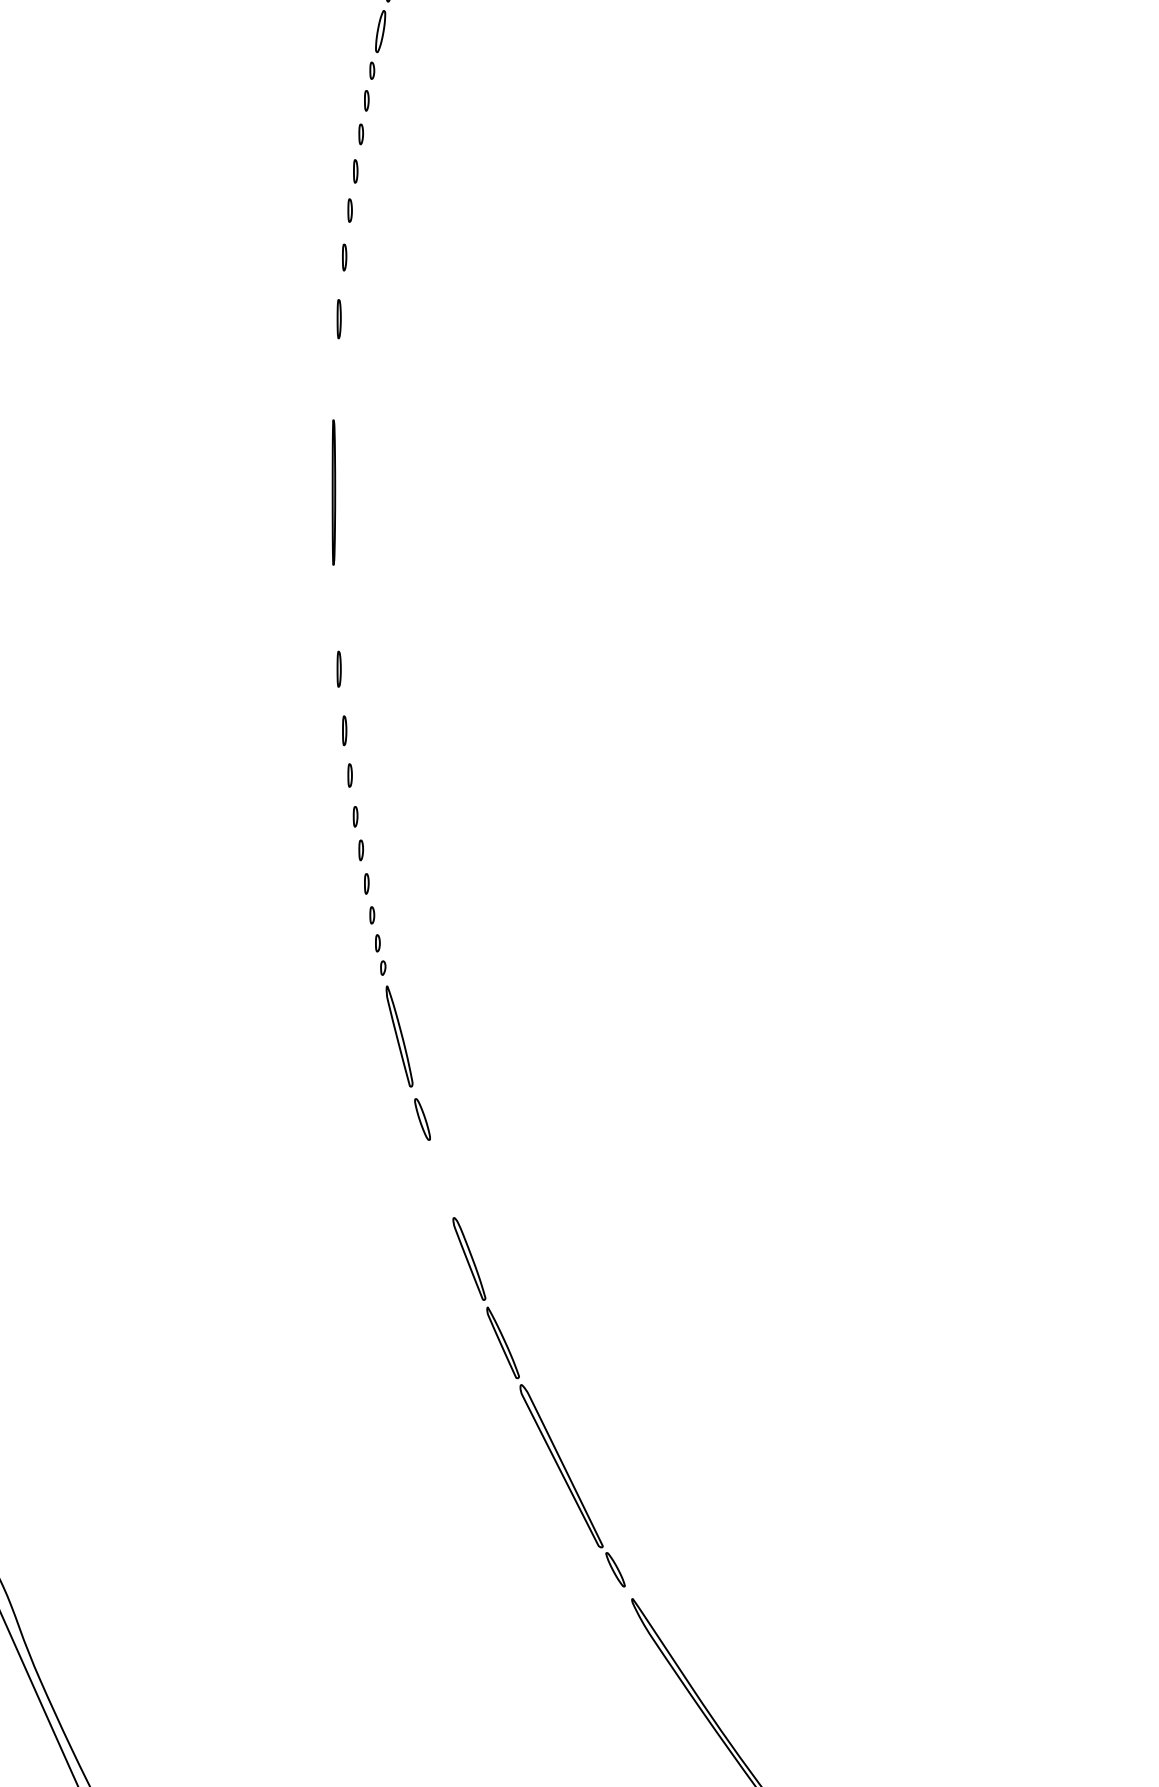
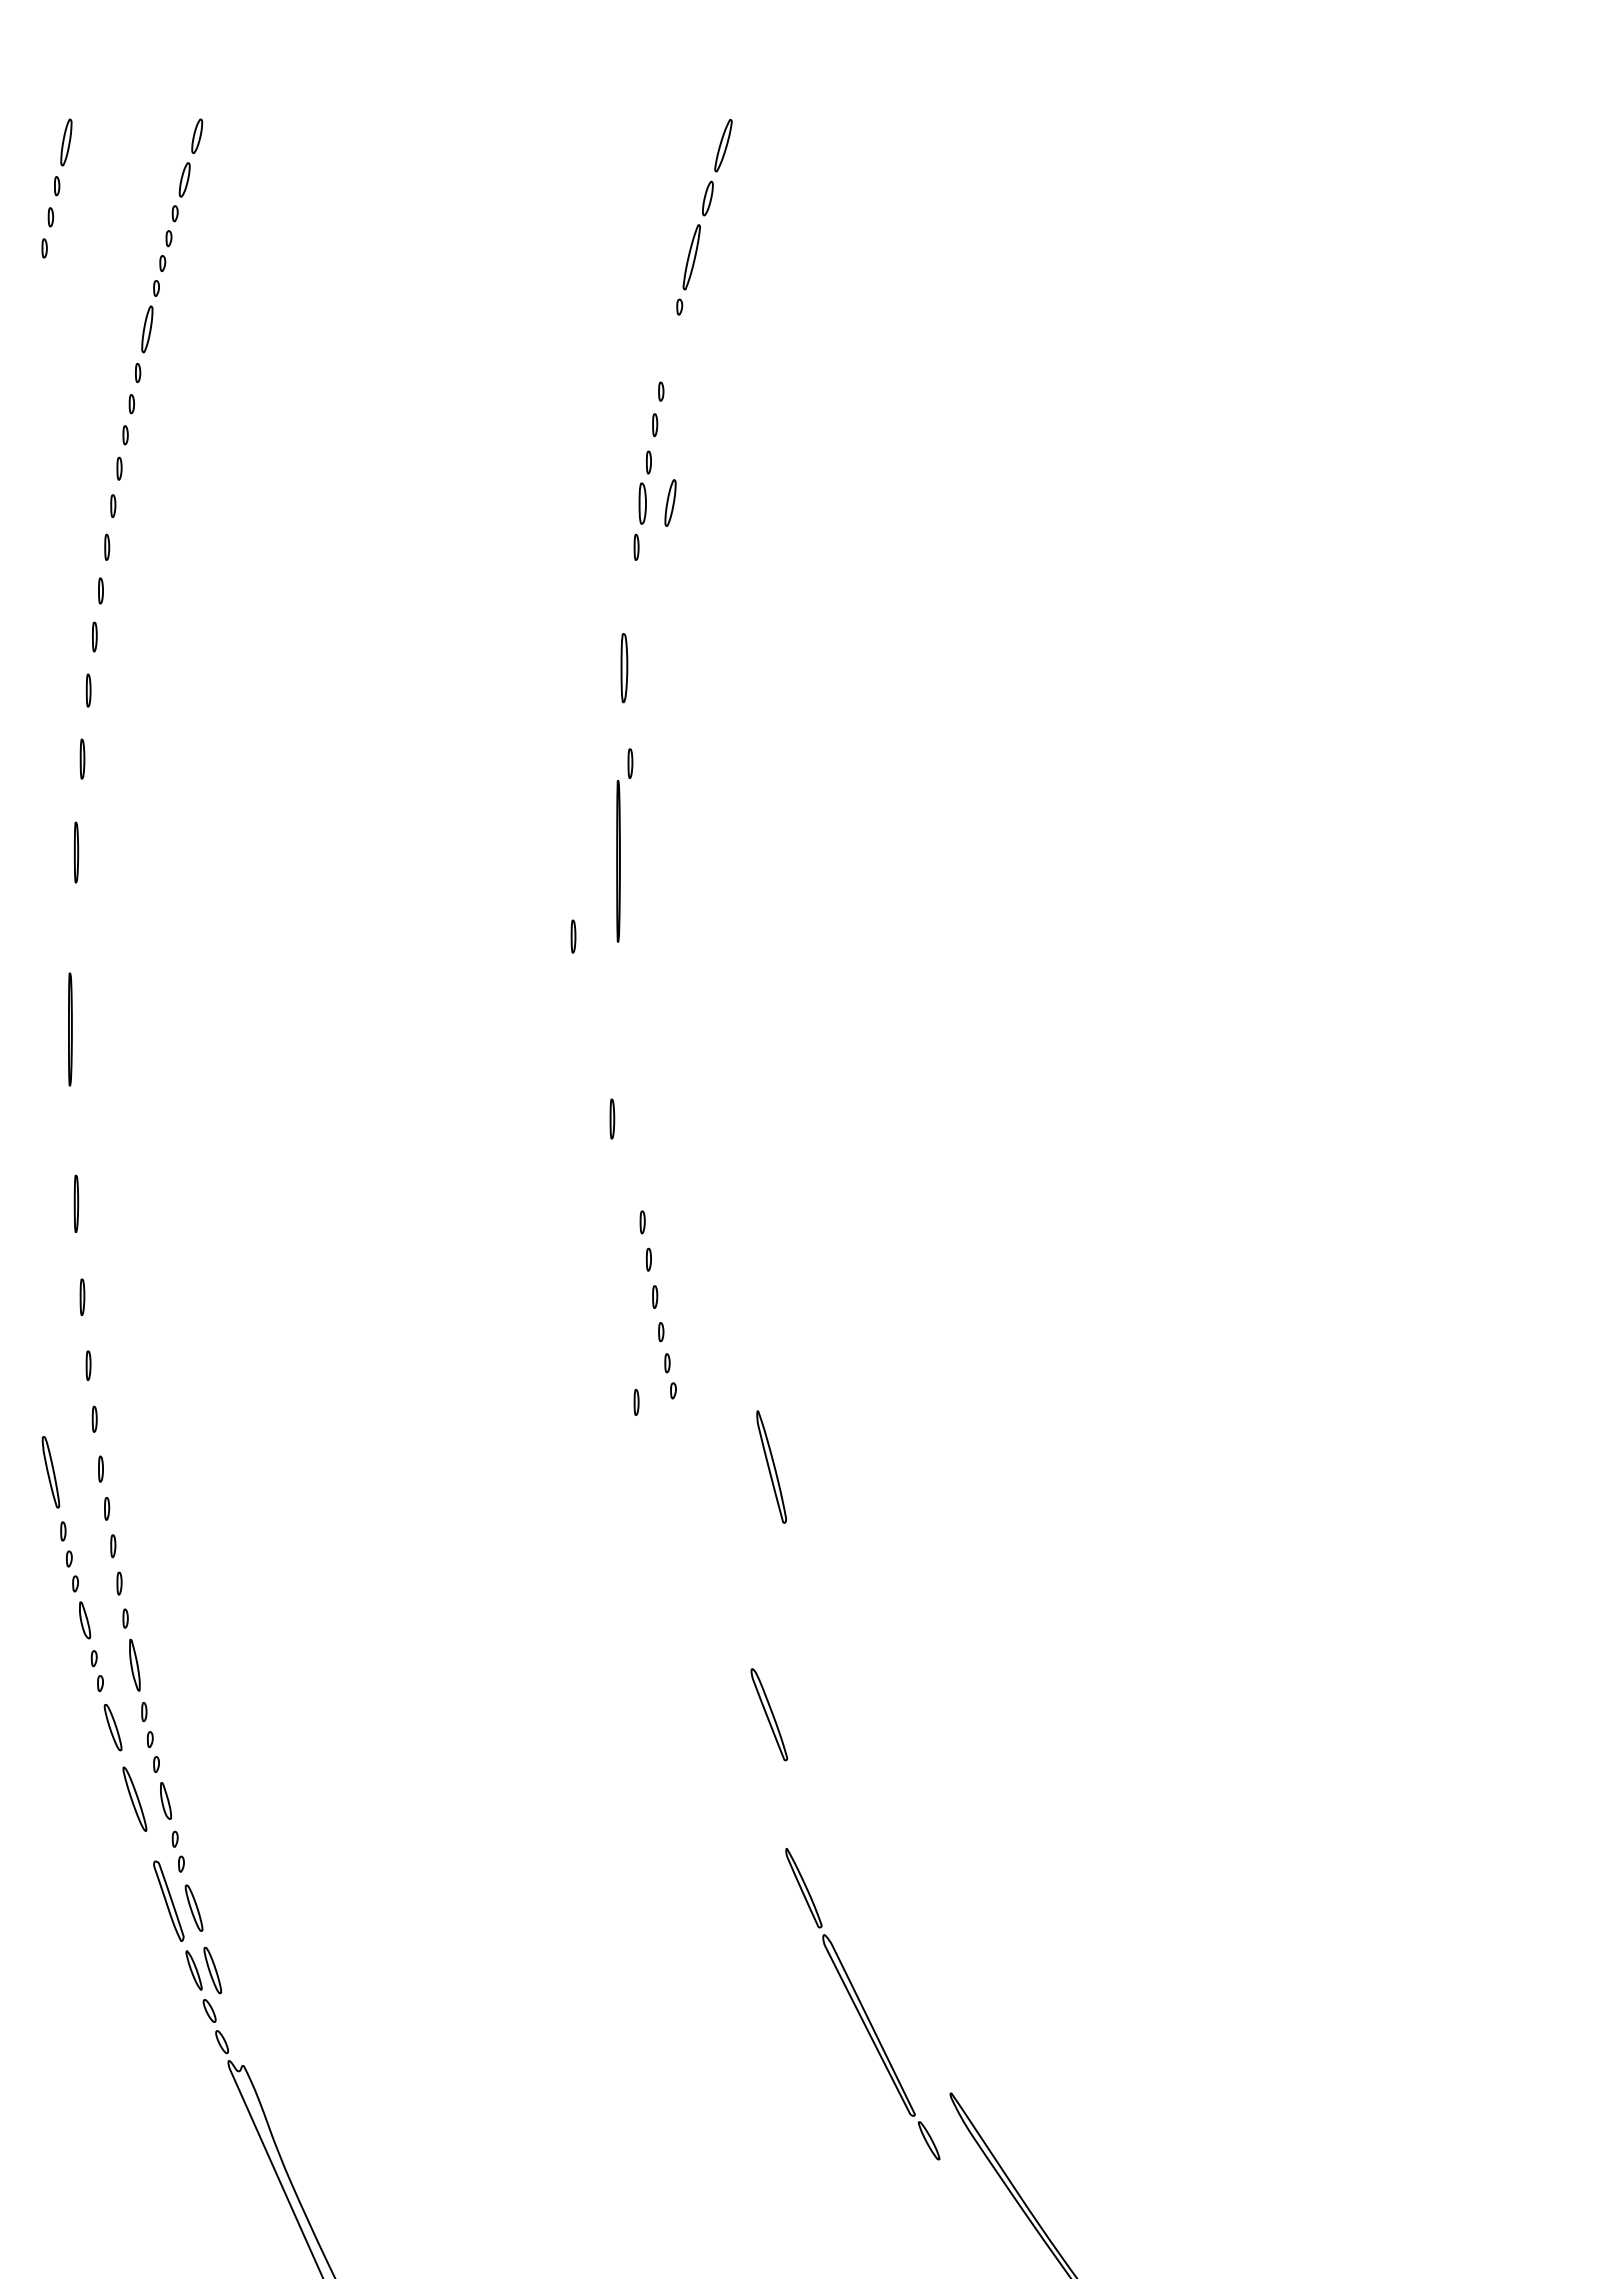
part: (380, 31) -> (670, 502), moved
part: (355, 171) -> (642, 503), size x1.6
part: (344, 257) -> (630, 763), moved
part: (339, 319) -> (624, 668), size x1.6
part: (339, 668) -> (612, 1118), moved
part: (344, 730) -> (573, 936), moved
part: (350, 774) -> (636, 1401), moved
part: (399, 1036) -> (771, 1466), moved
part: (422, 1119) -> (717, 1559), removed
part: (555, 1447) -> (862, 2004), moved

